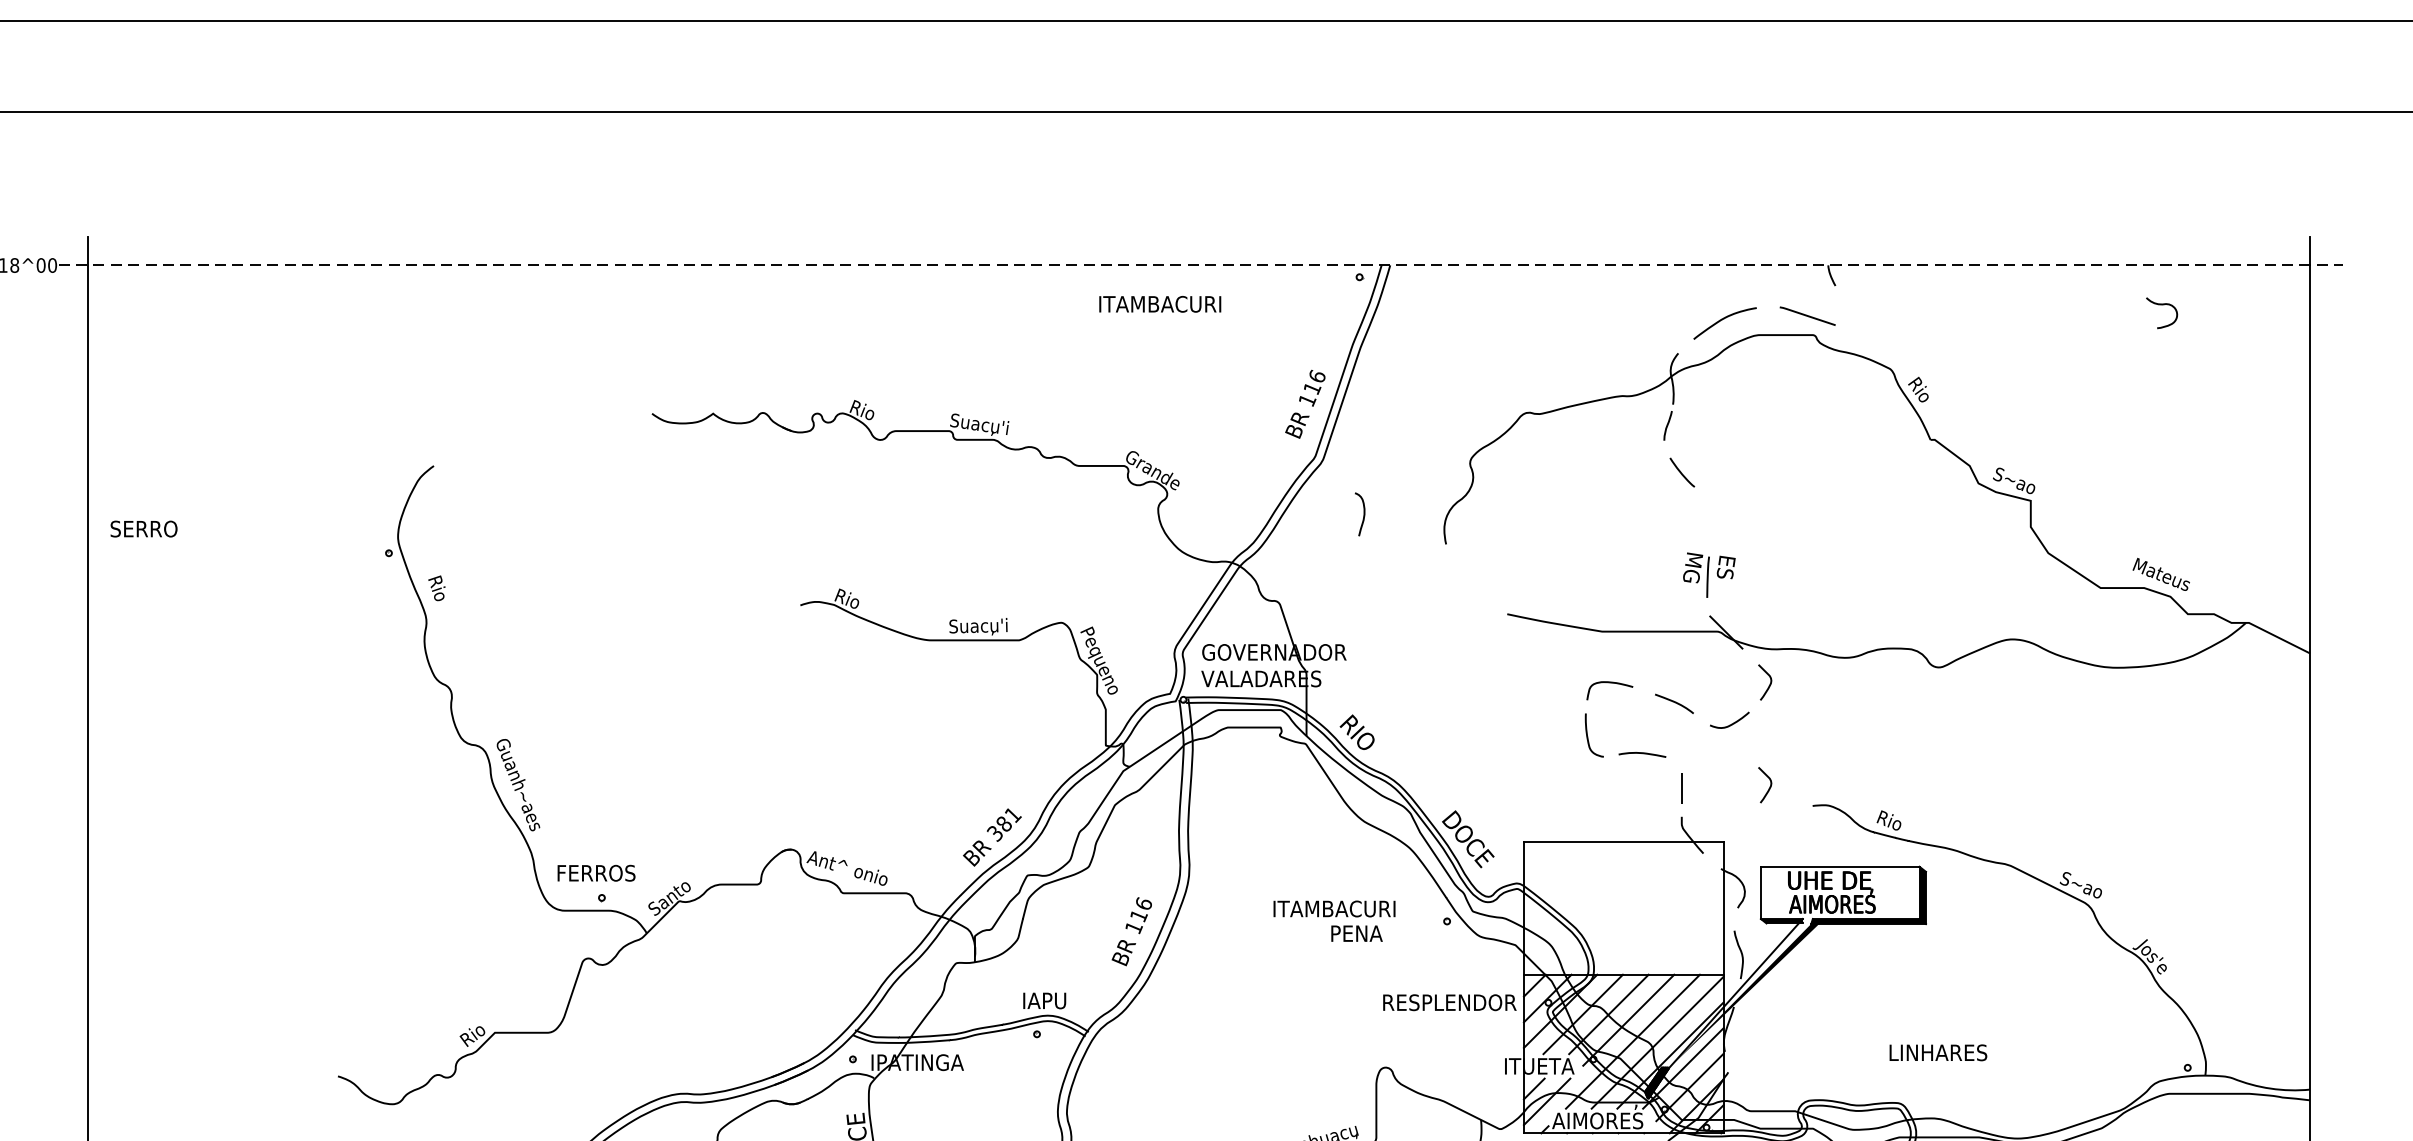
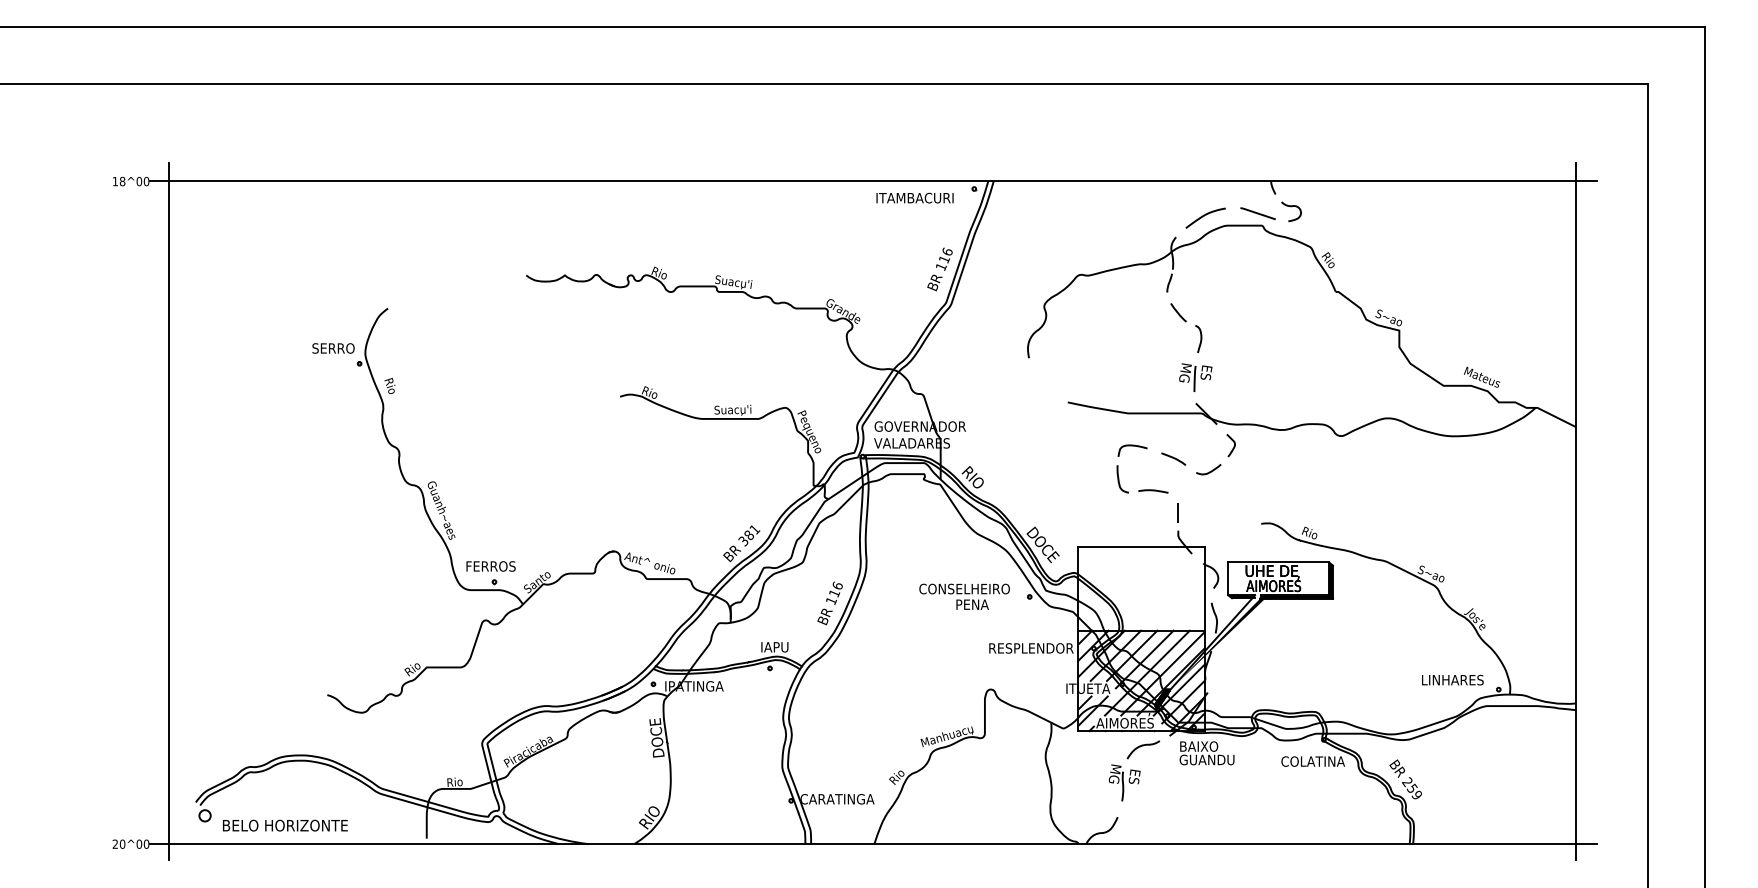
line: (1202, 265) -> (874, 181), dashed -> solid
text: (1159, 303) -> (914, 197), moved
curve: (2162, 306) -> (1291, 207), moved
curve: (1363, 514) -> (1200, 339), moved
text: (144, 529) -> (333, 348), moved
curve: (1768, 786) -> (1233, 511), removed
text: (1344, 908) -> (964, 588), ITAMBACURI -> CONSELHEIRO
text: (1937, 1051) -> (1452, 679), moved

